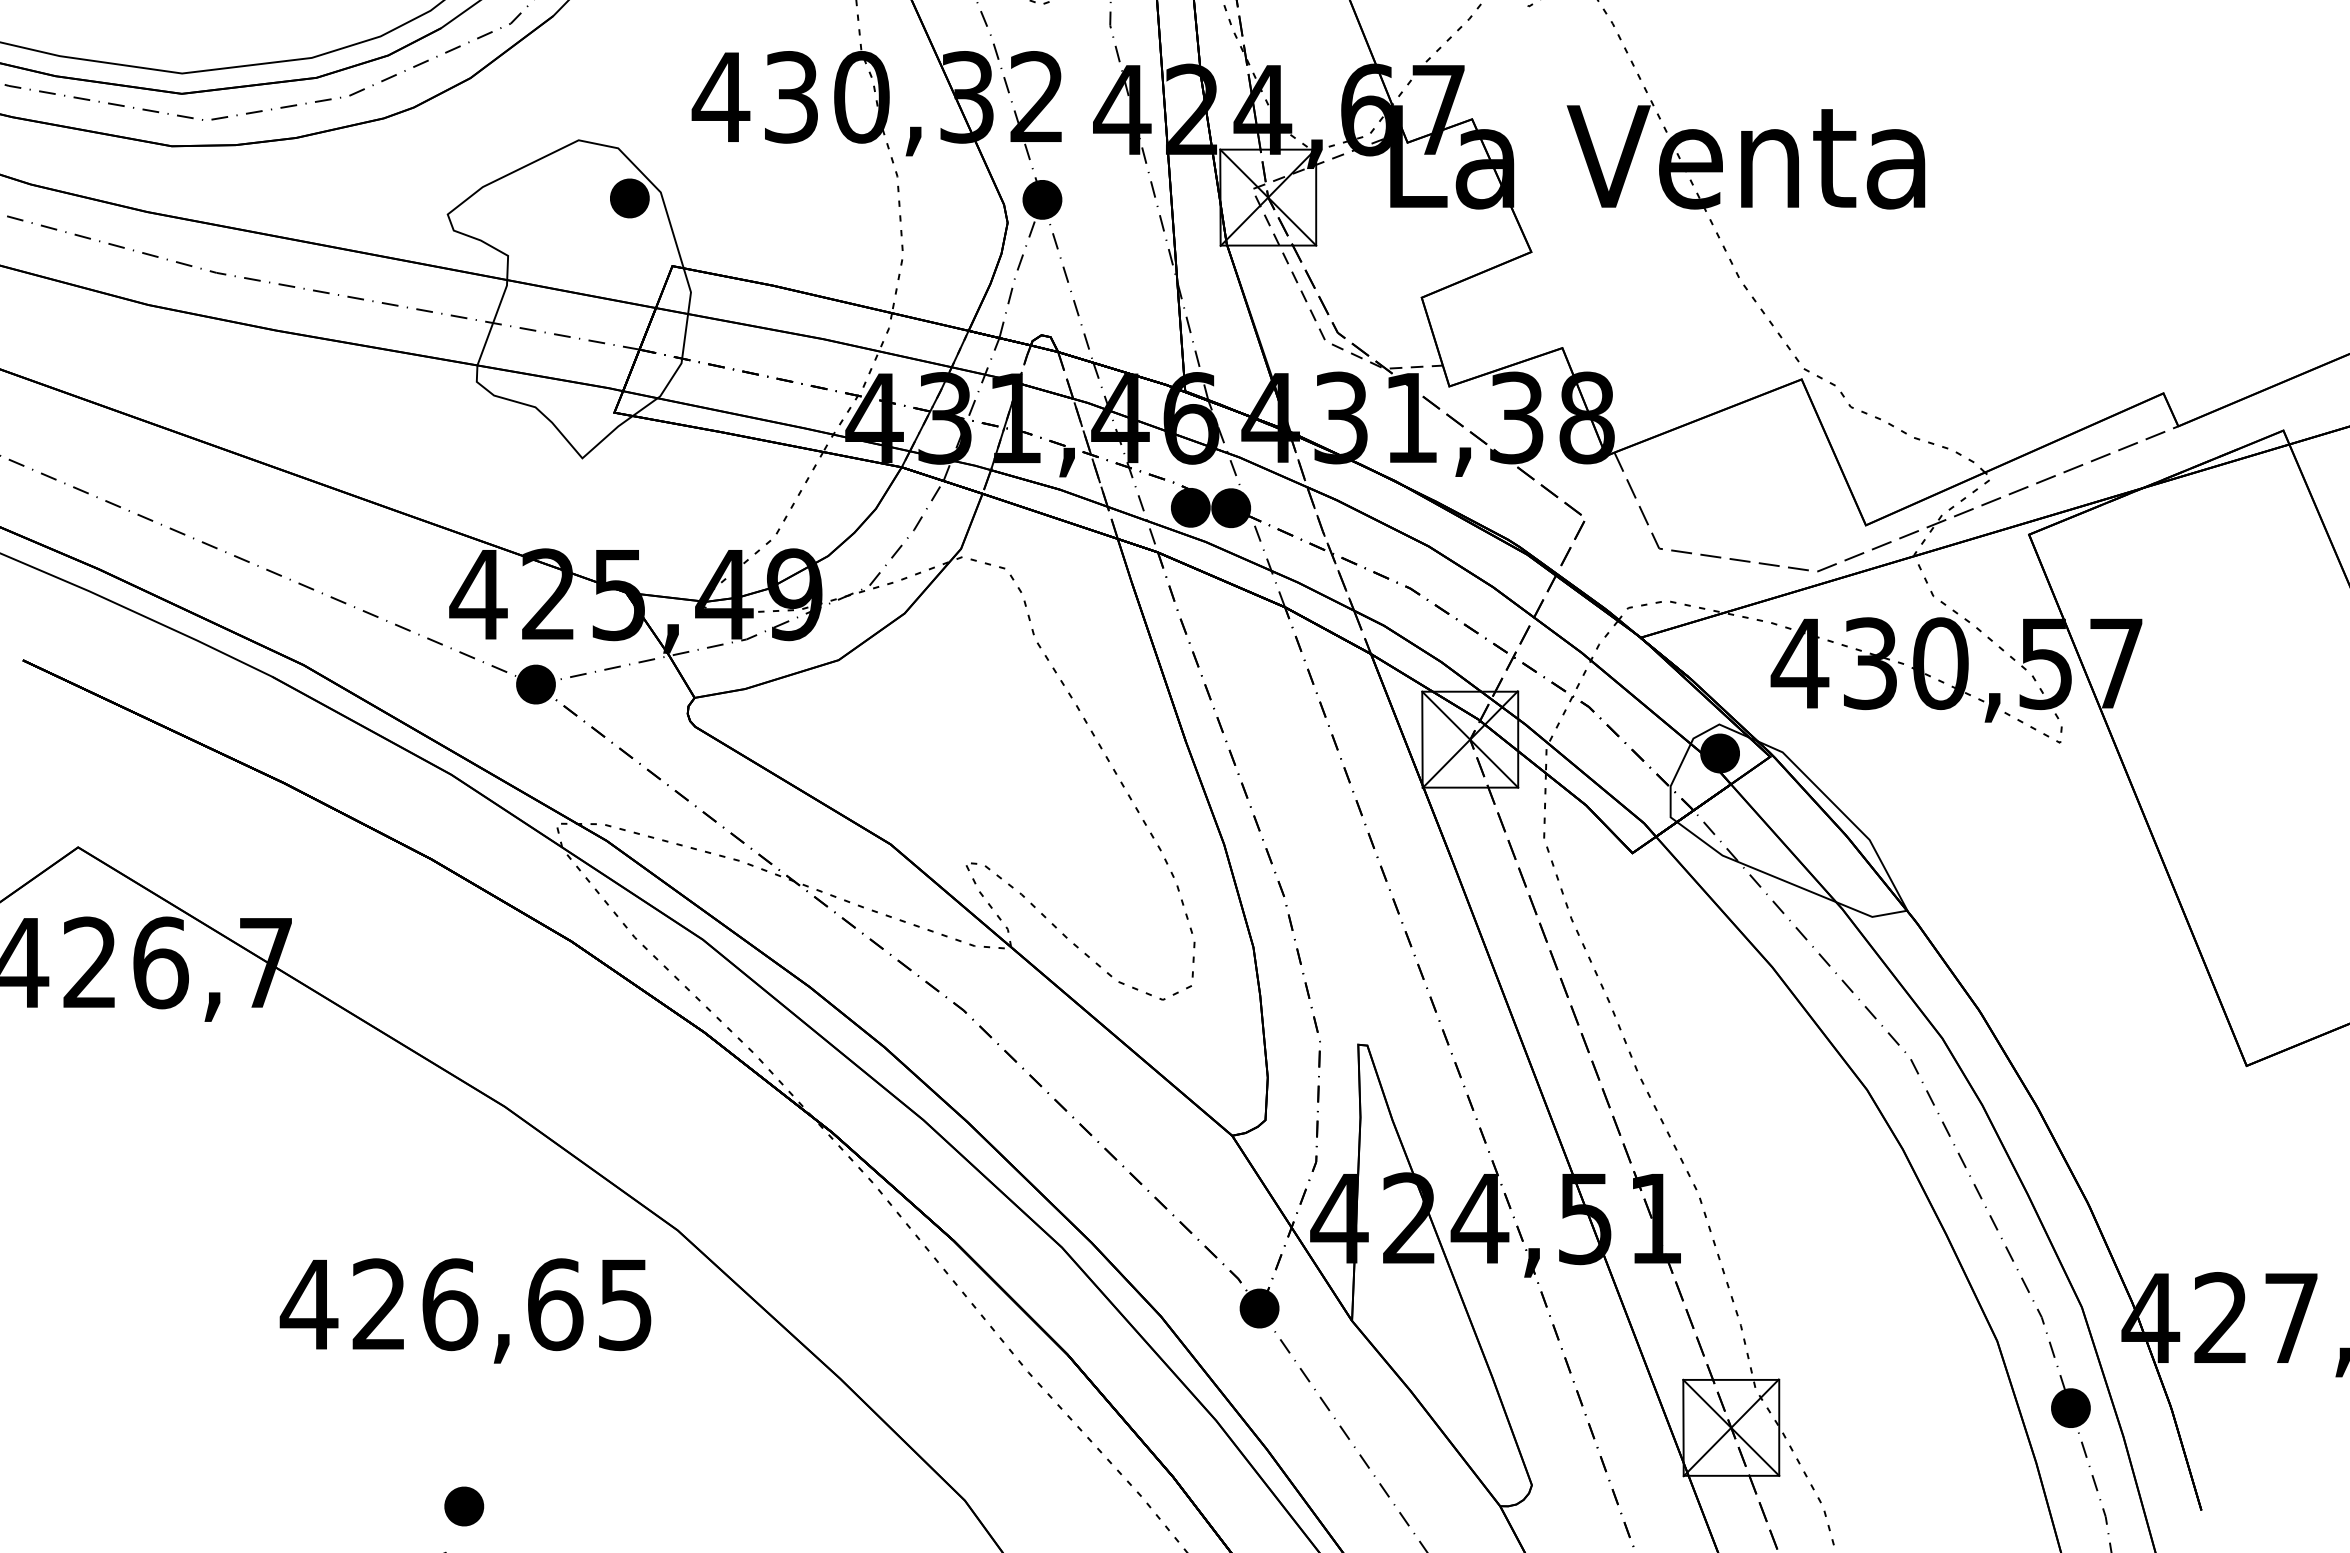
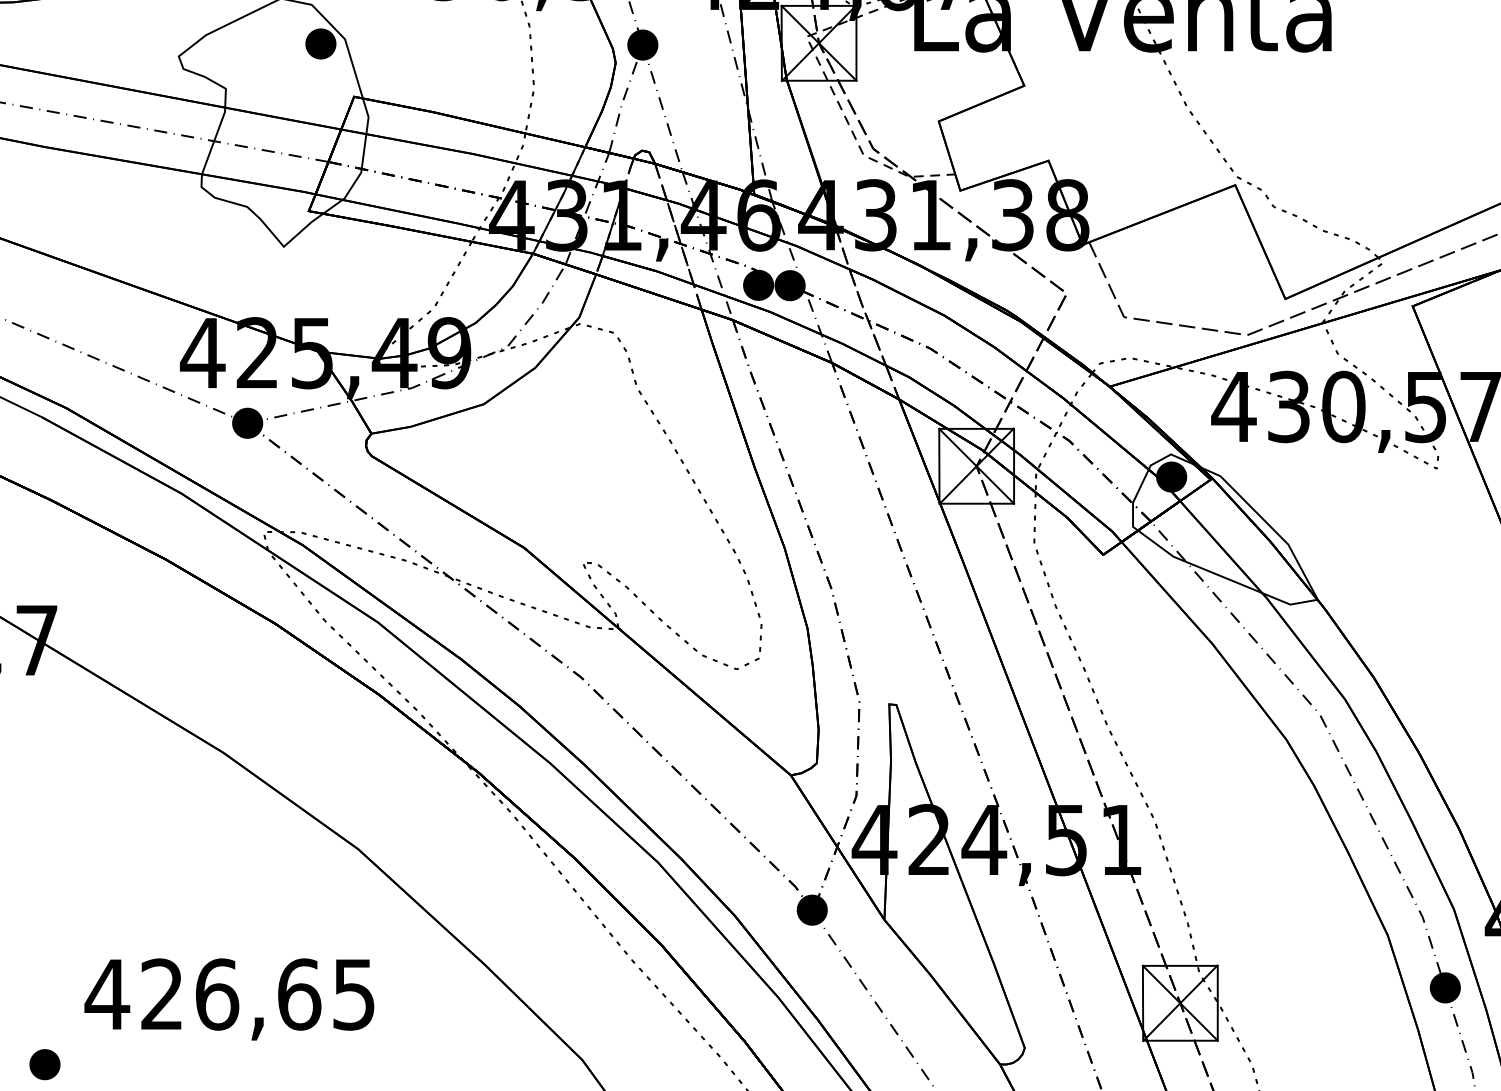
text: (465, 1310) -> (229, 999), moved
part: (464, 1506) -> (45, 1064), moved

